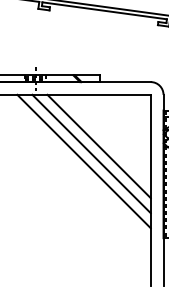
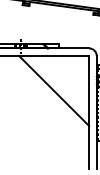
line: (98, 146) -> (58, 86), removed
line: (83, 161) -> (49, 95), removed

